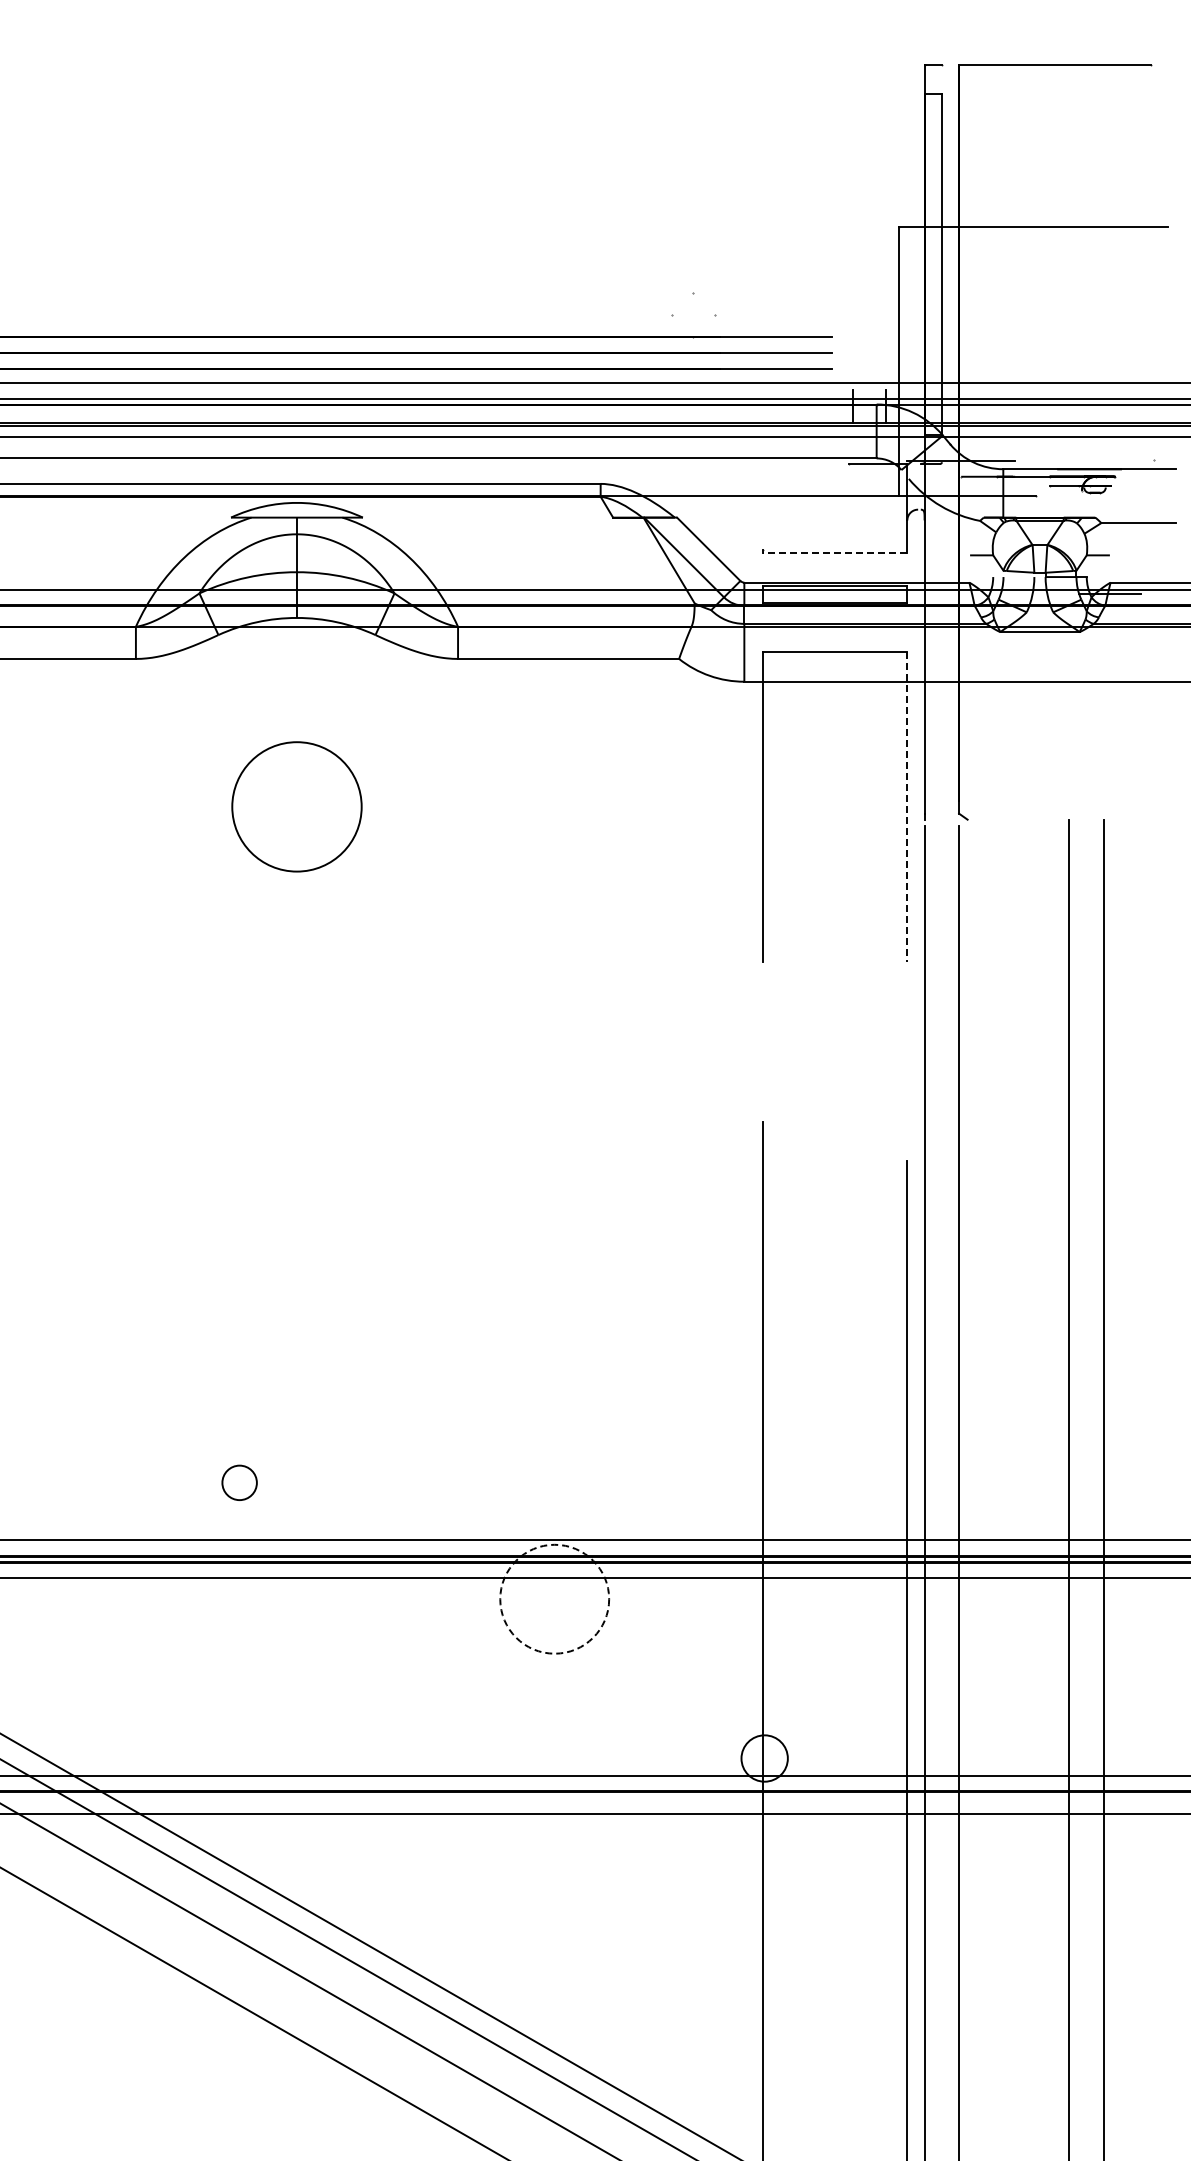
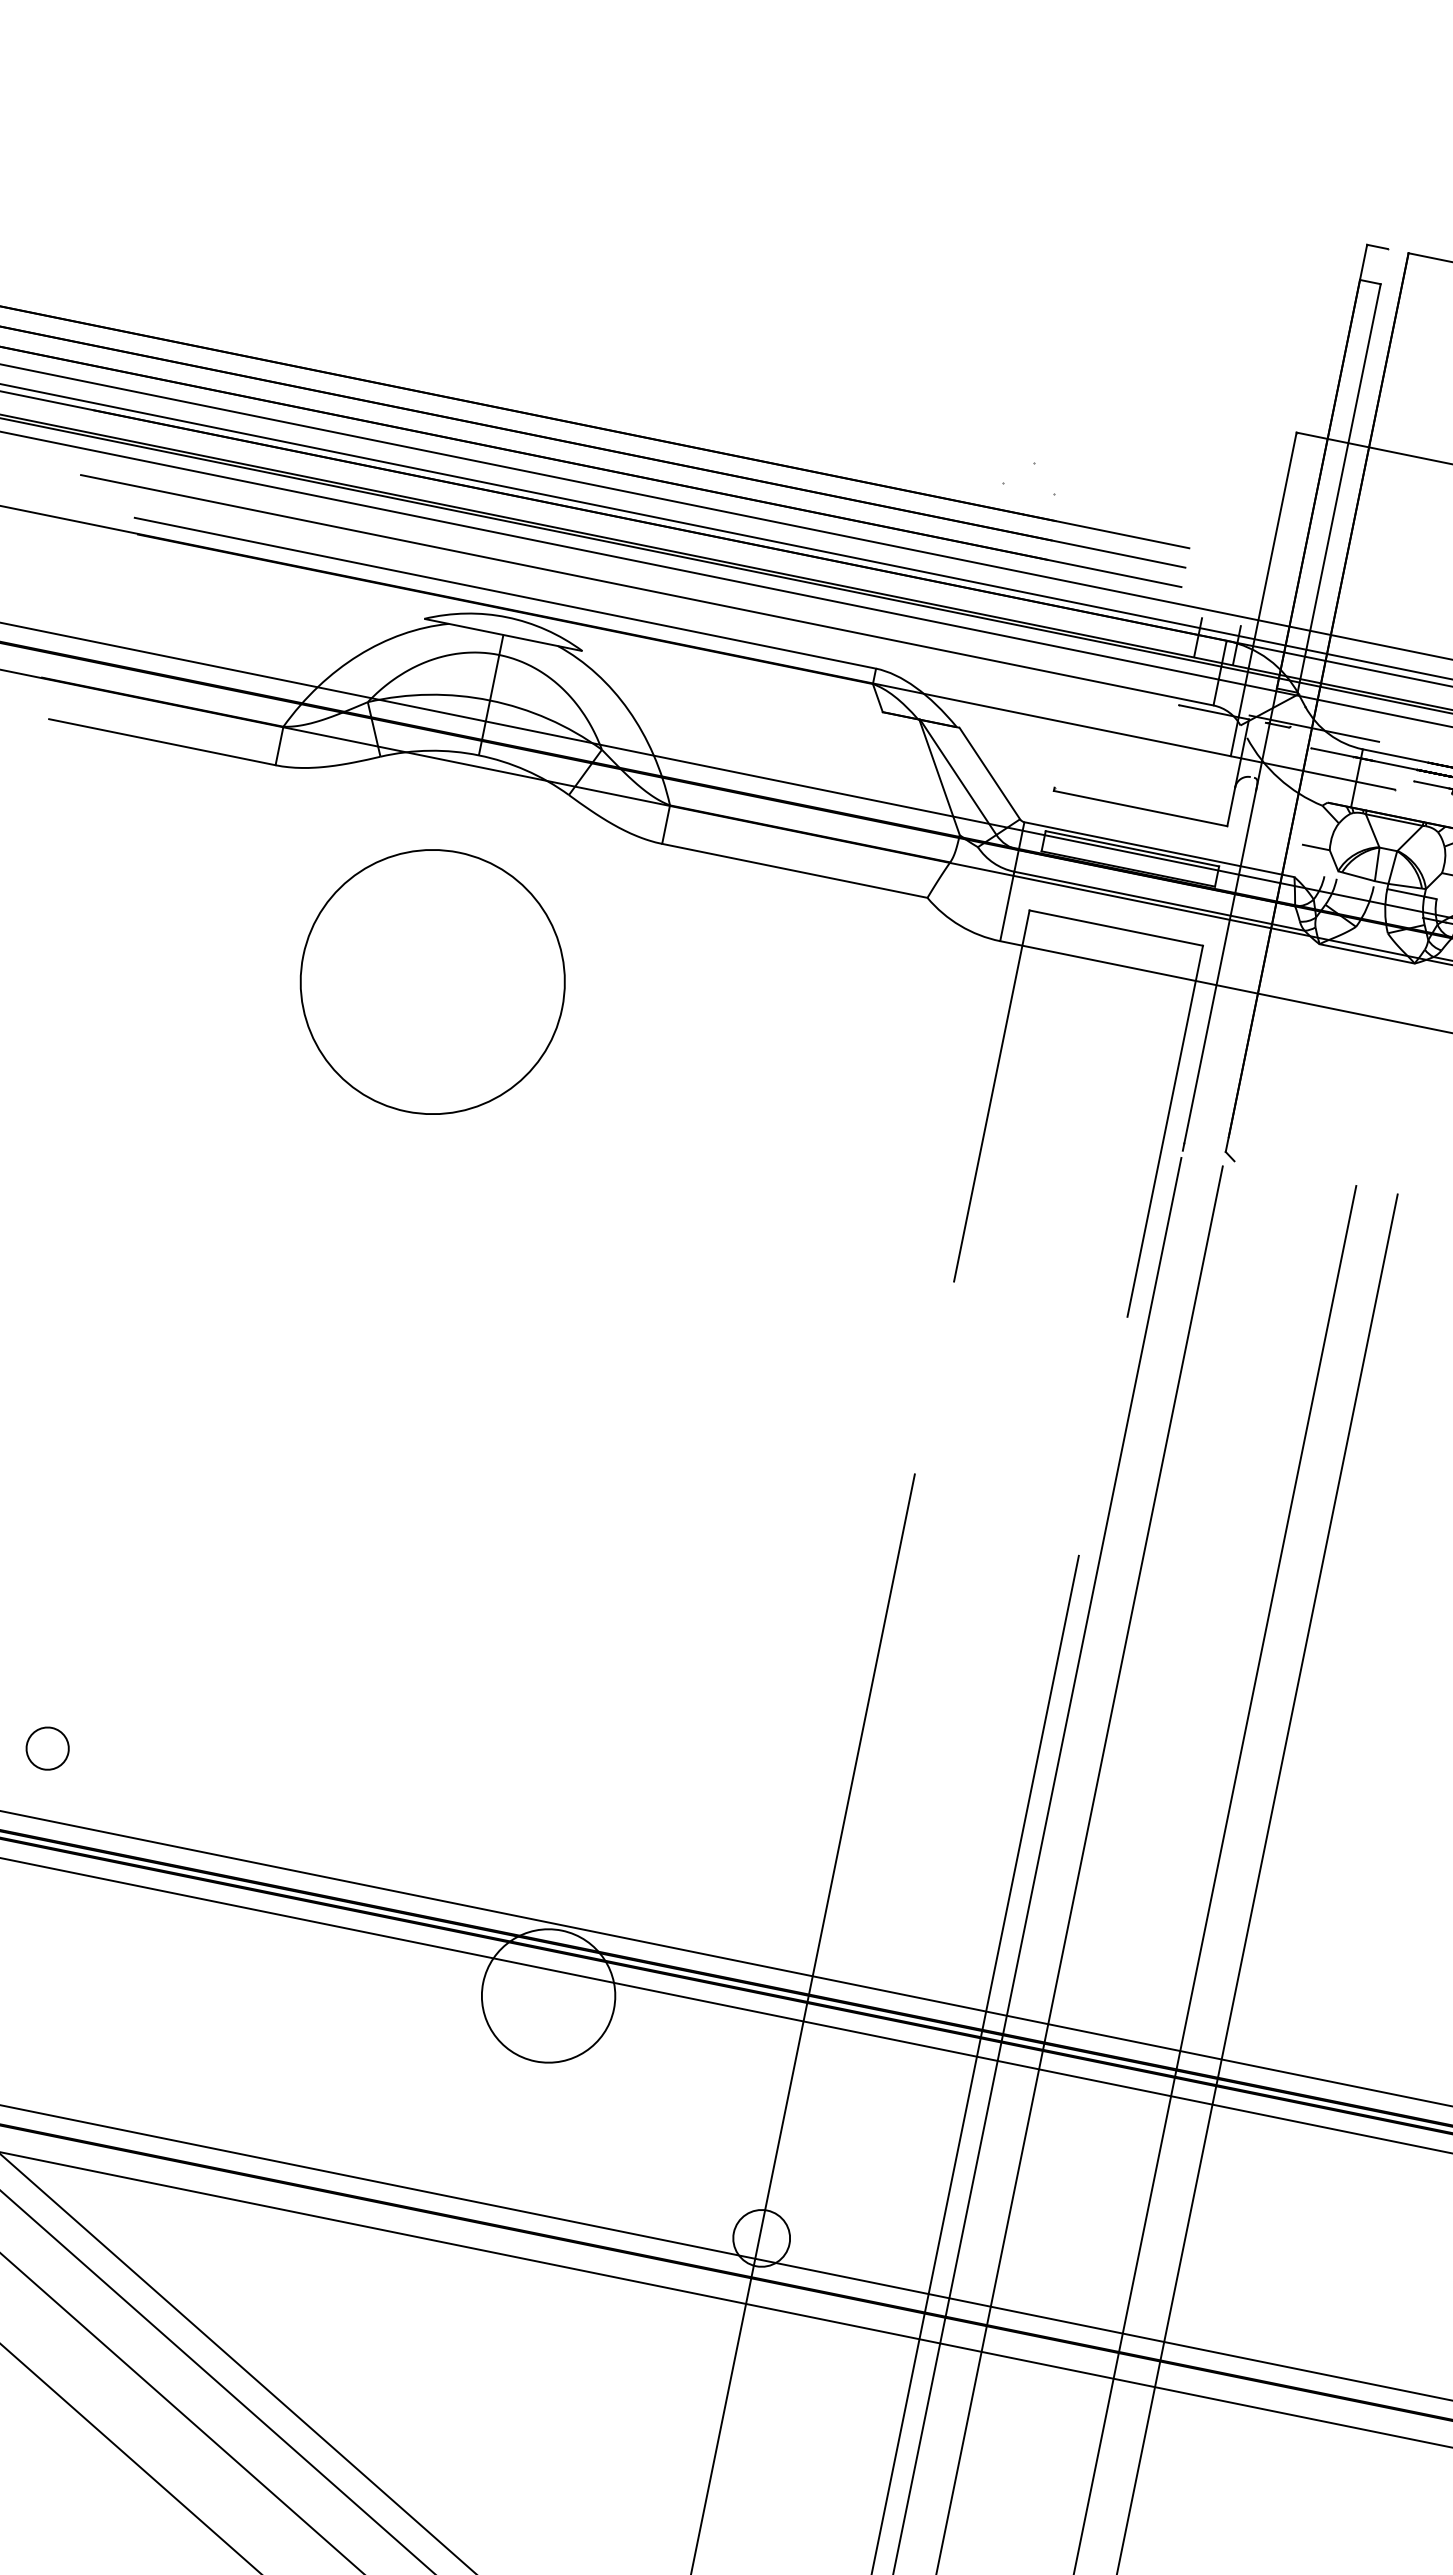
line: (834, 552) -> (1139, 808), dashed -> solid
circle: (296, 806) -> (432, 981), size x1.67
line: (907, 807) -> (1165, 1131), dashed -> solid
circle: (239, 1482) -> (47, 1748), moved
circle: (554, 1598) -> (548, 1995), dashed -> solid

